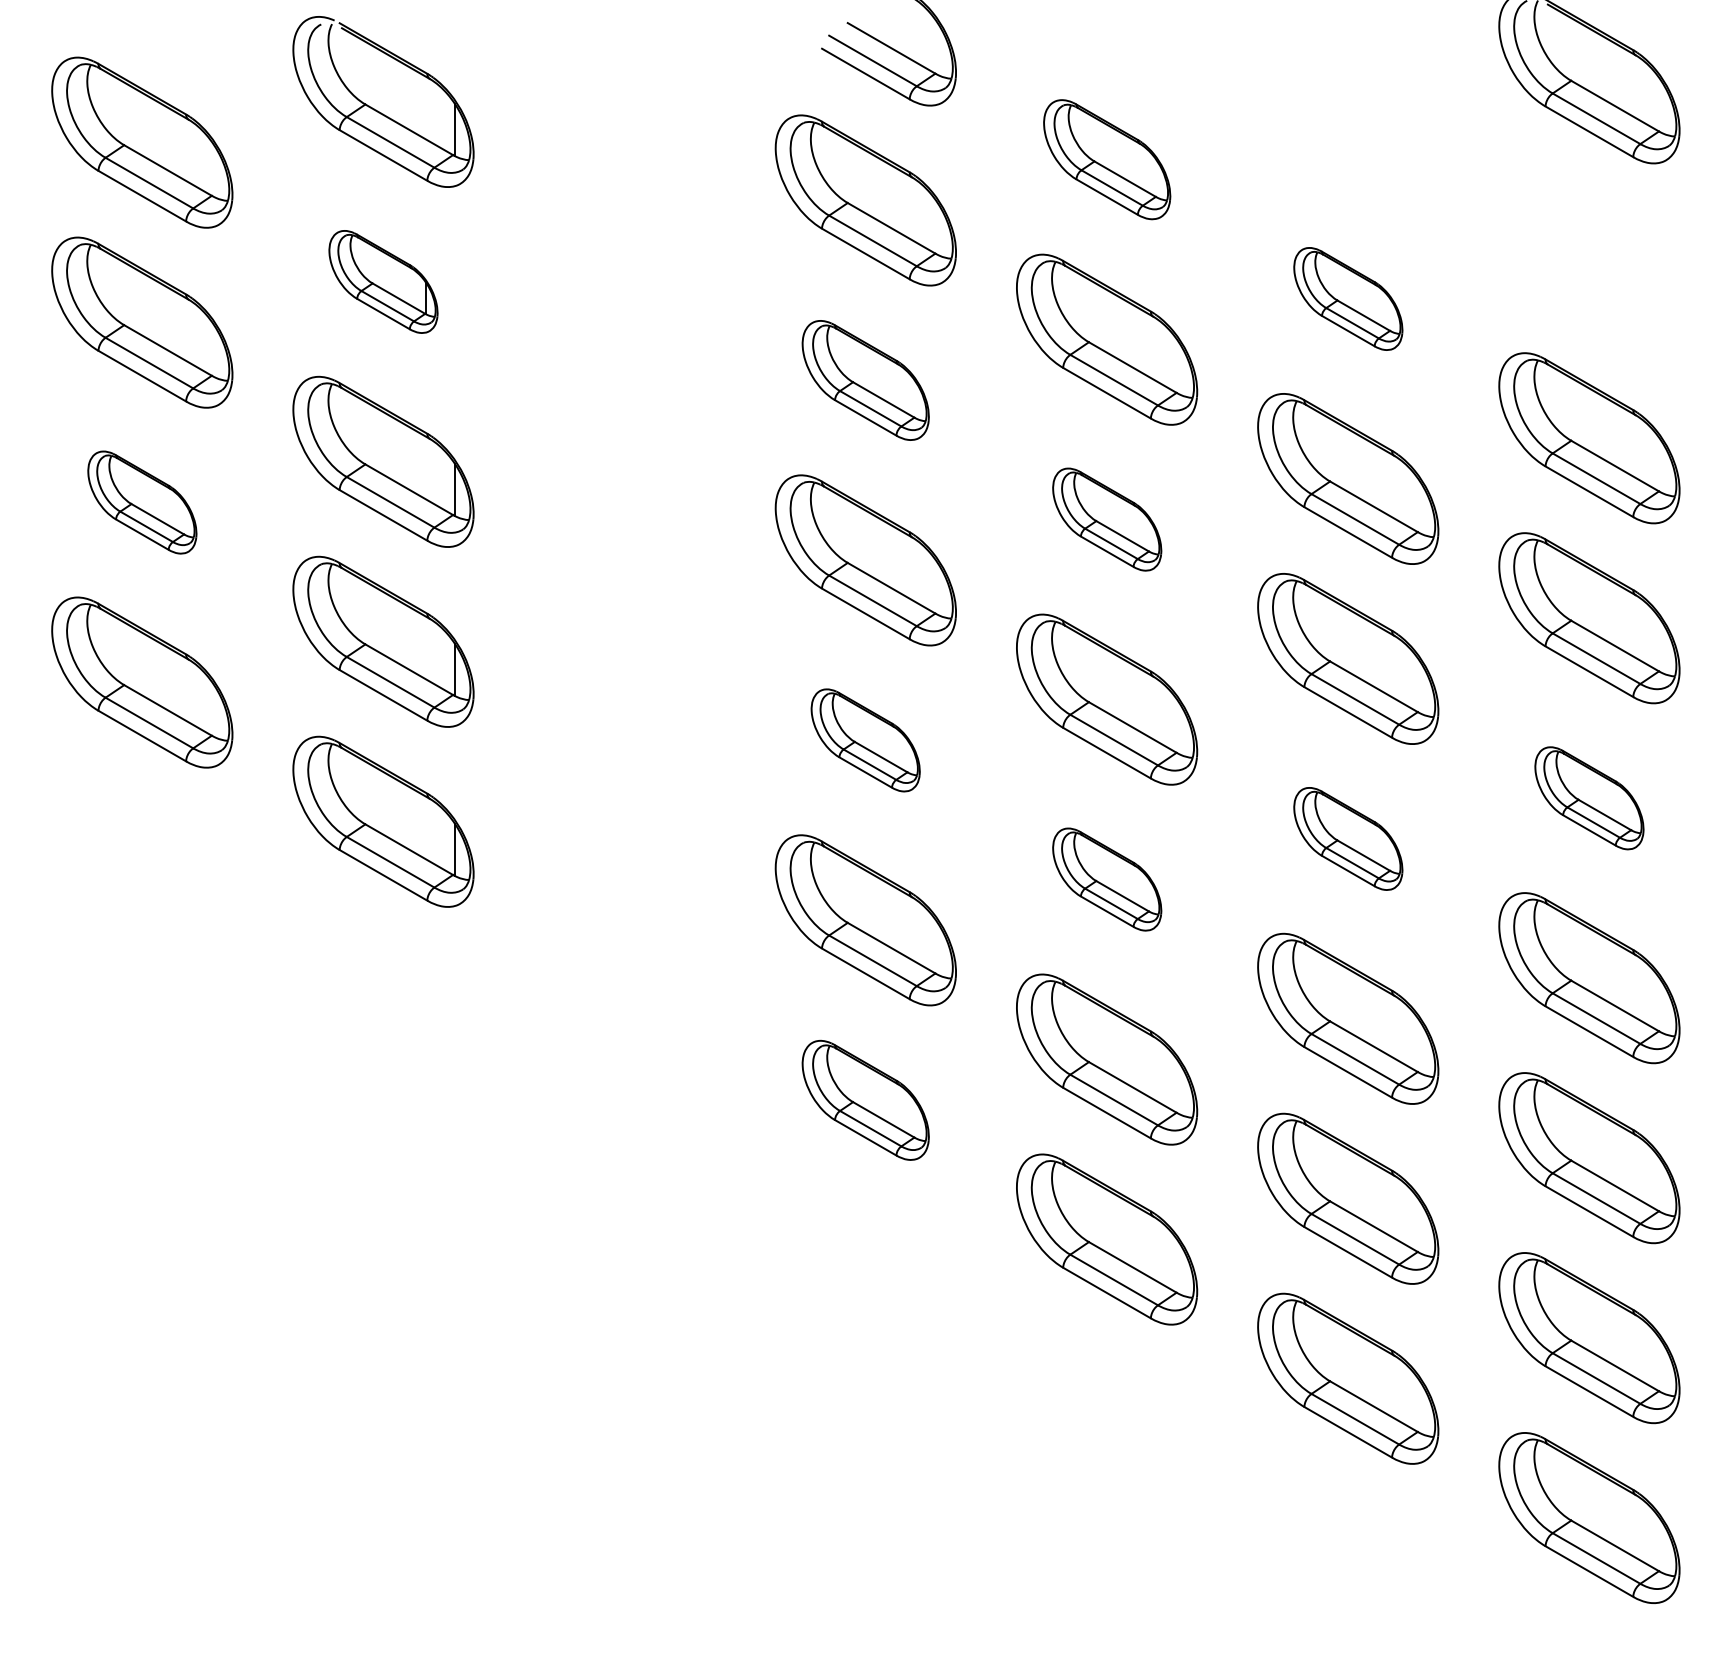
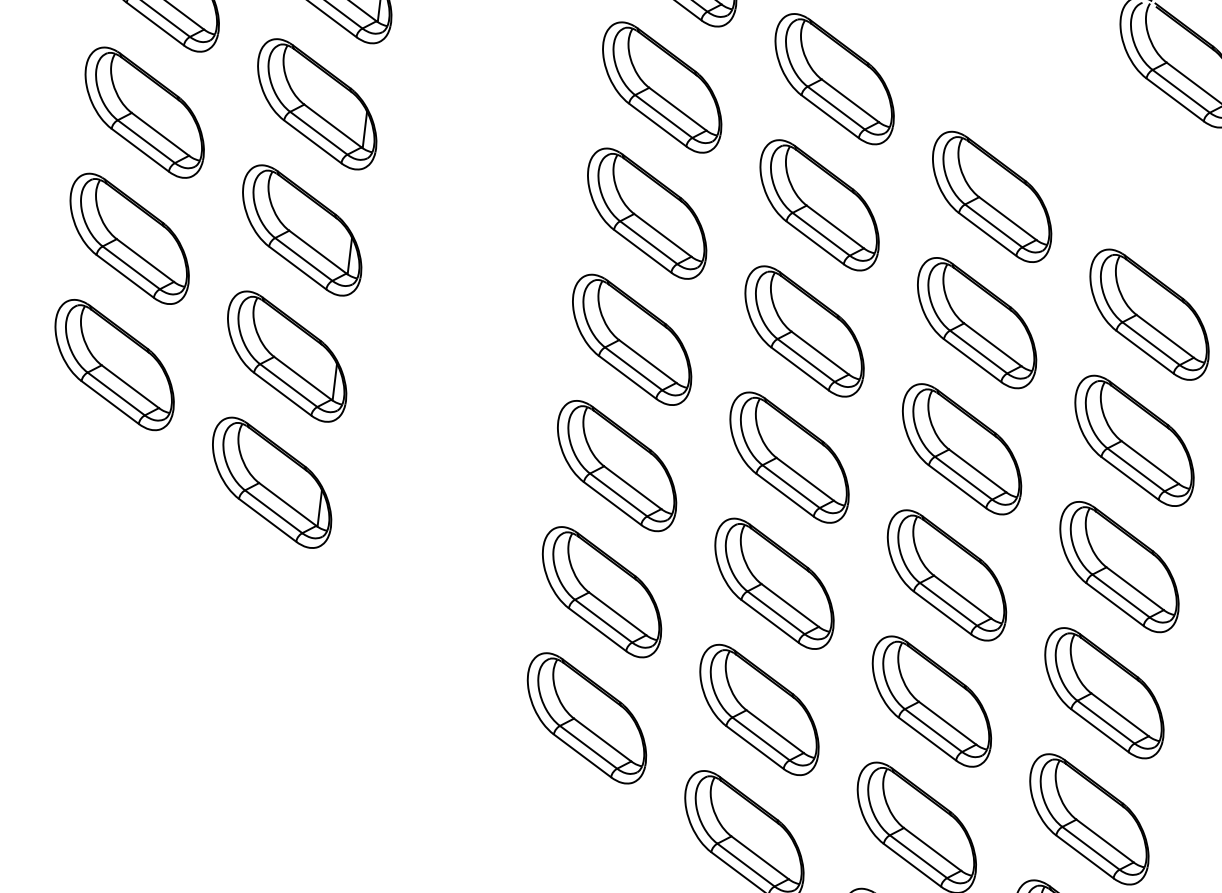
part: (1107, 159) -> (835, 79), size x1.43
part: (383, 281) -> (317, 104), size x1.67
part: (1348, 298) -> (992, 196), size x1.67
part: (865, 380) -> (646, 213), size x1.43
part: (142, 502) -> (129, 238), size x1.67
part: (1107, 519) -> (804, 331), size x1.67
part: (865, 740) -> (616, 466), size x1.67
part: (1589, 798) -> (1119, 567), size x1.67
part: (1348, 838) -> (947, 575), size x1.67
part: (1107, 879) -> (774, 583), size x1.67
part: (865, 1100) -> (586, 718), size x1.43

